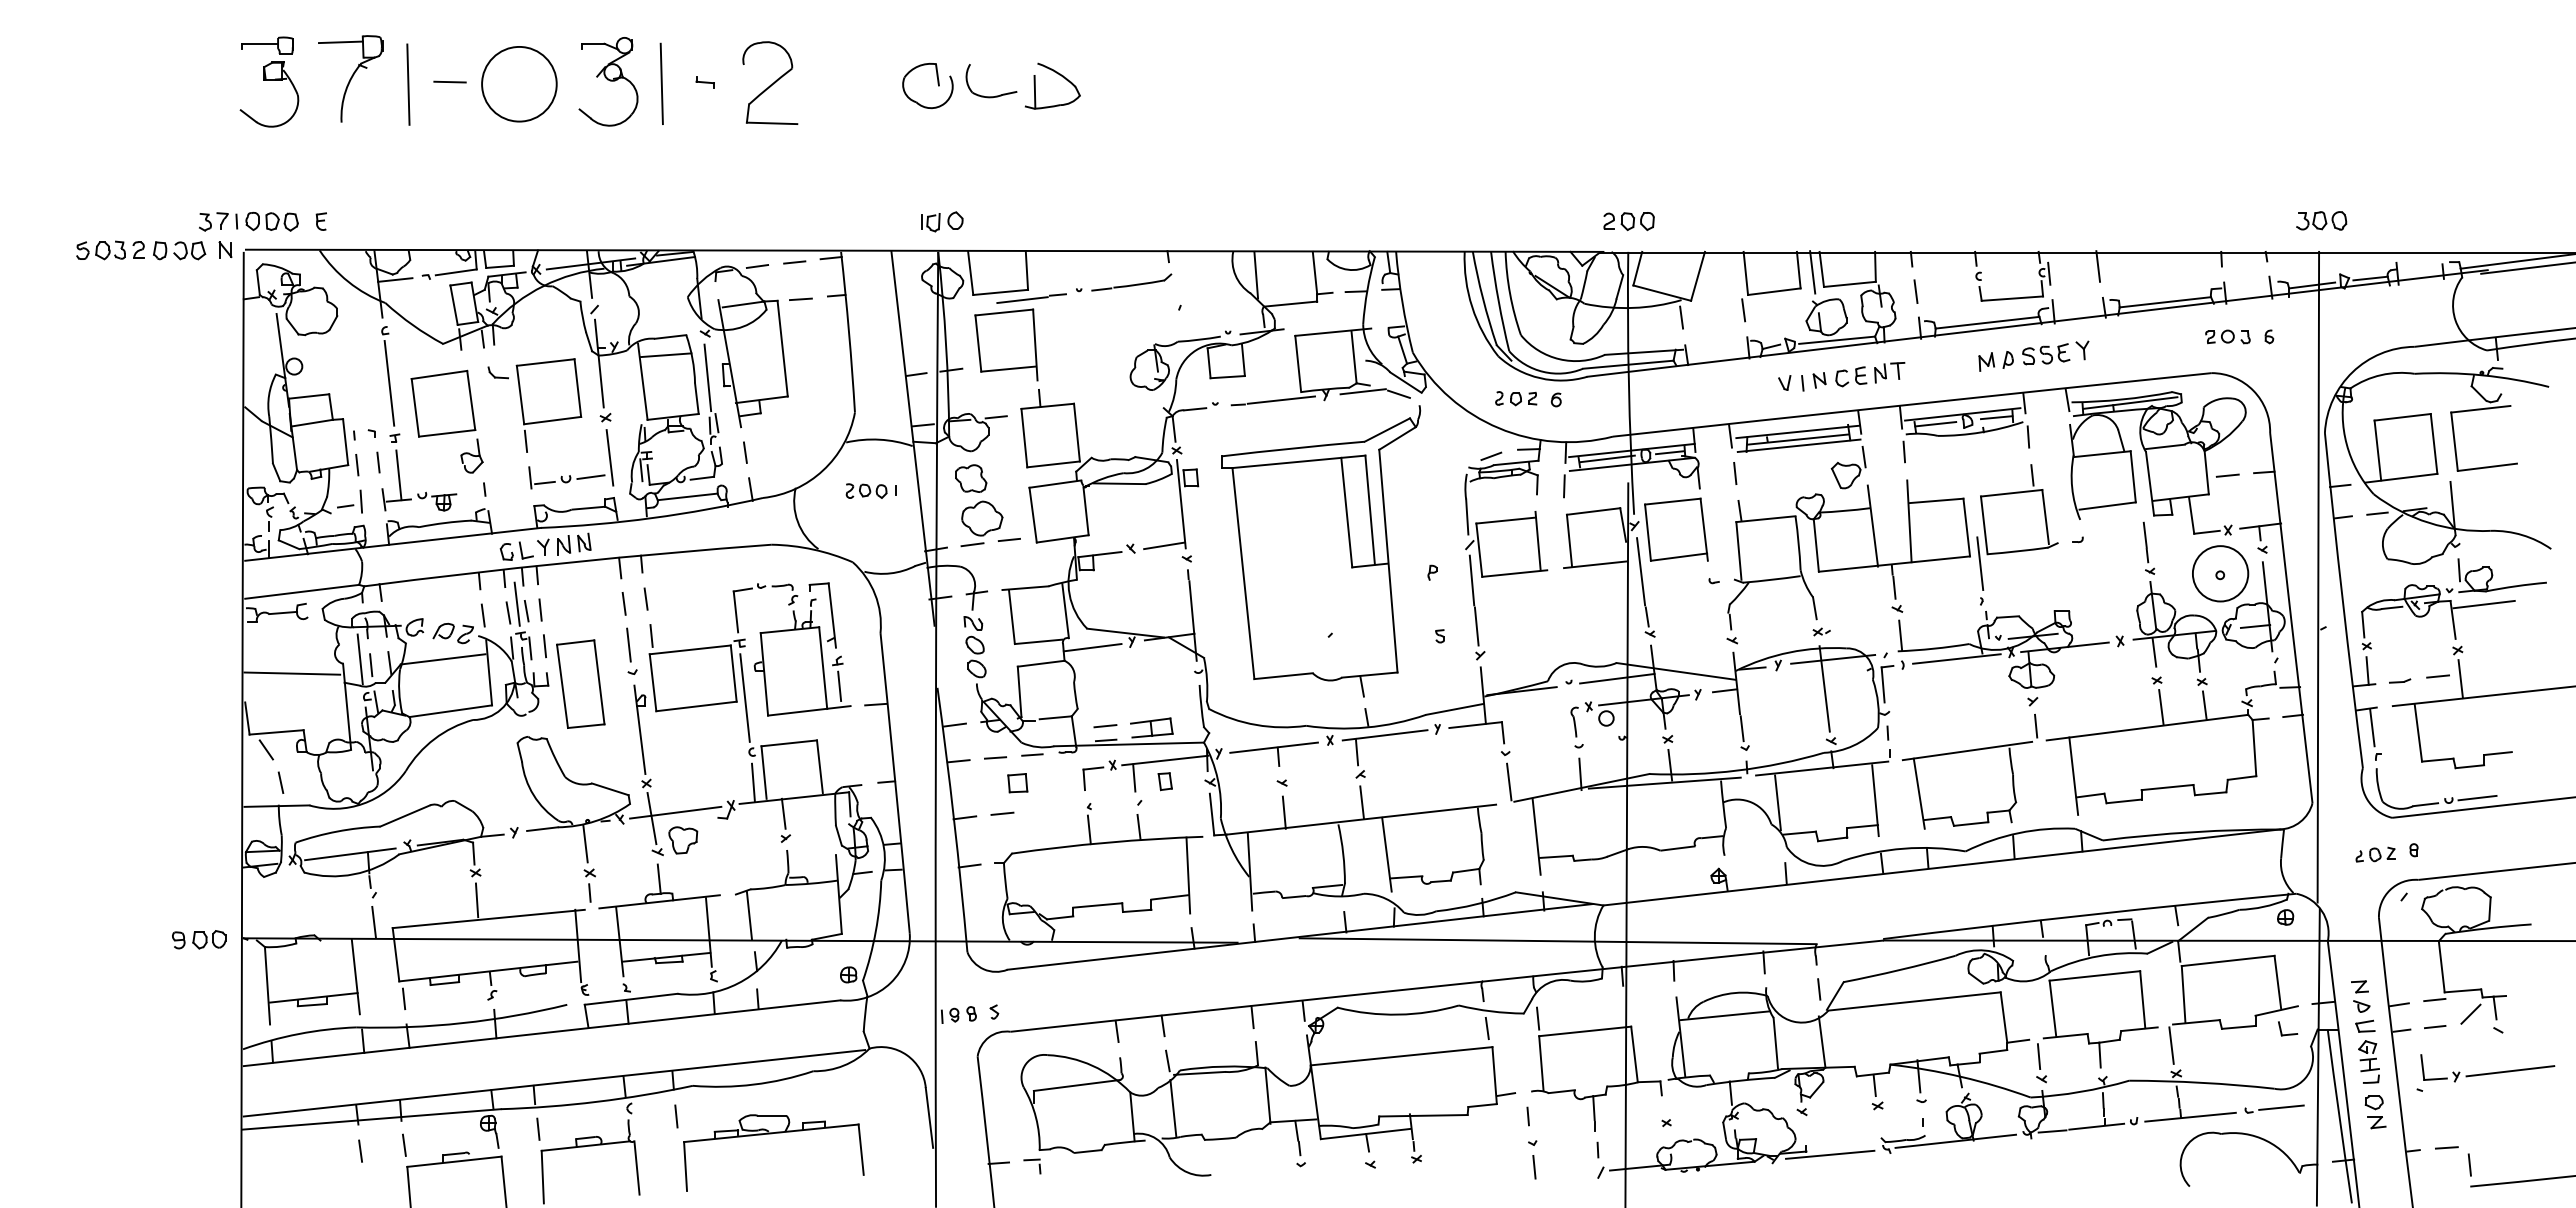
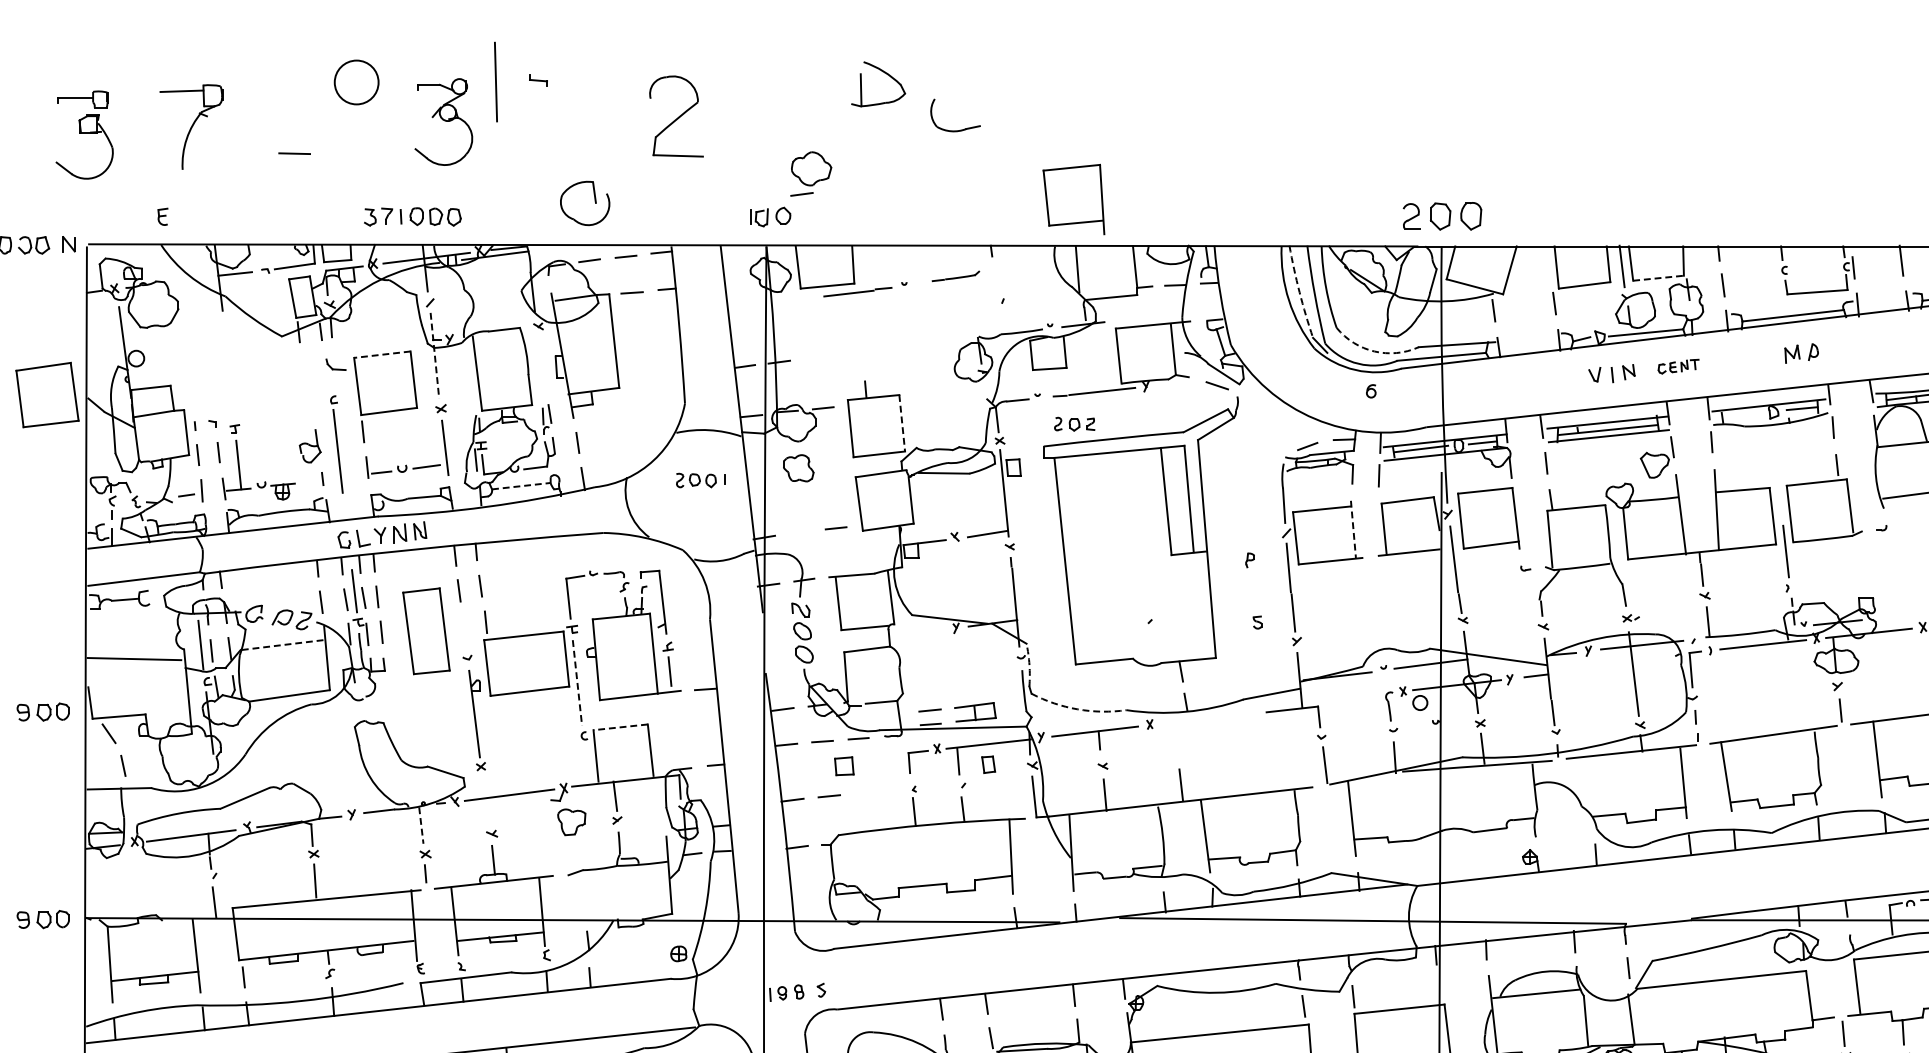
part: (350, 78) -> (191, 126), moved
part: (269, 81) -> (84, 134), moved
line: (449, 81) -> (294, 153), moved
part: (608, 81) -> (443, 121), moved
part: (770, 82) -> (676, 115), moved
line: (408, 84) -> (248, 82), removed
circle: (519, 84) -> (356, 82), size x0.6
part: (937, 84) -> (594, 202), moved
part: (995, 95) -> (959, 129), moved
part: (248, 221) -> (412, 216), moved
part: (1628, 221) -> (1441, 216), size x1.6
part: (1131, 282) -> (955, 276), size x0.6
line: (1850, 284) -> (1659, 278), solid -> dashed
arc: (1483, 298) -> (1300, 292), solid -> dashed
part: (1006, 344) -> (1073, 199), moved
part: (2055, 352) -> (1859, 344), removed
line: (666, 355) -> (500, 347), removed
arc: (1559, 359) -> (1374, 351), solid -> dashed
line: (545, 362) -> (382, 354), solid -> dashed
line: (599, 364) -> (435, 356), solid -> dashed
part: (1870, 374) -> (1678, 366), size x0.6
part: (388, 376) -> (337, 444), moved
line: (707, 377) -> (540, 369), removed
line: (1362, 391) -> (1181, 383), removed
part: (1516, 398) -> (1074, 424), moved
part: (443, 403) -> (47, 394), moved
line: (1935, 424) -> (1742, 415), removed
line: (1076, 432) -> (901, 423), solid -> dashed
line: (688, 496) -> (522, 485), solid -> dashed
part: (981, 523) -> (810, 173), moved
line: (1538, 541) -> (1353, 529), solid -> dashed
line: (628, 644) -> (463, 630), removed
line: (1092, 647) -> (917, 633), removed
line: (443, 659) -> (282, 645), solid -> dashed
arc: (1207, 679) -> (1029, 664), solid -> dashed
part: (580, 683) -> (426, 630), moved
line: (745, 698) -> (577, 683), solid -> dashed
arc: (1256, 724) -> (1077, 708), solid -> dashed
part: (199, 727) -> (43, 711), added
part: (1385, 736) -> (1204, 720), removed
line: (789, 743) -> (620, 727), solid -> dashed
line: (753, 782) -> (585, 765), removed
line: (1777, 802) -> (1587, 785), removed
line: (651, 818) -> (485, 800), removed
part: (683, 840) -> (572, 822), moved
line: (585, 843) -> (421, 825), solid -> dashed
line: (749, 915) -> (581, 895), removed

